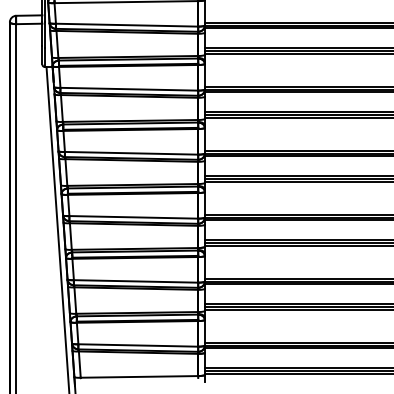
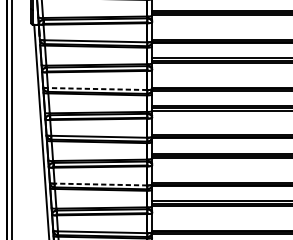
line: (131, 153) -> (97, 89), solid -> dashed
line: (135, 281) -> (100, 184), solid -> dashed

